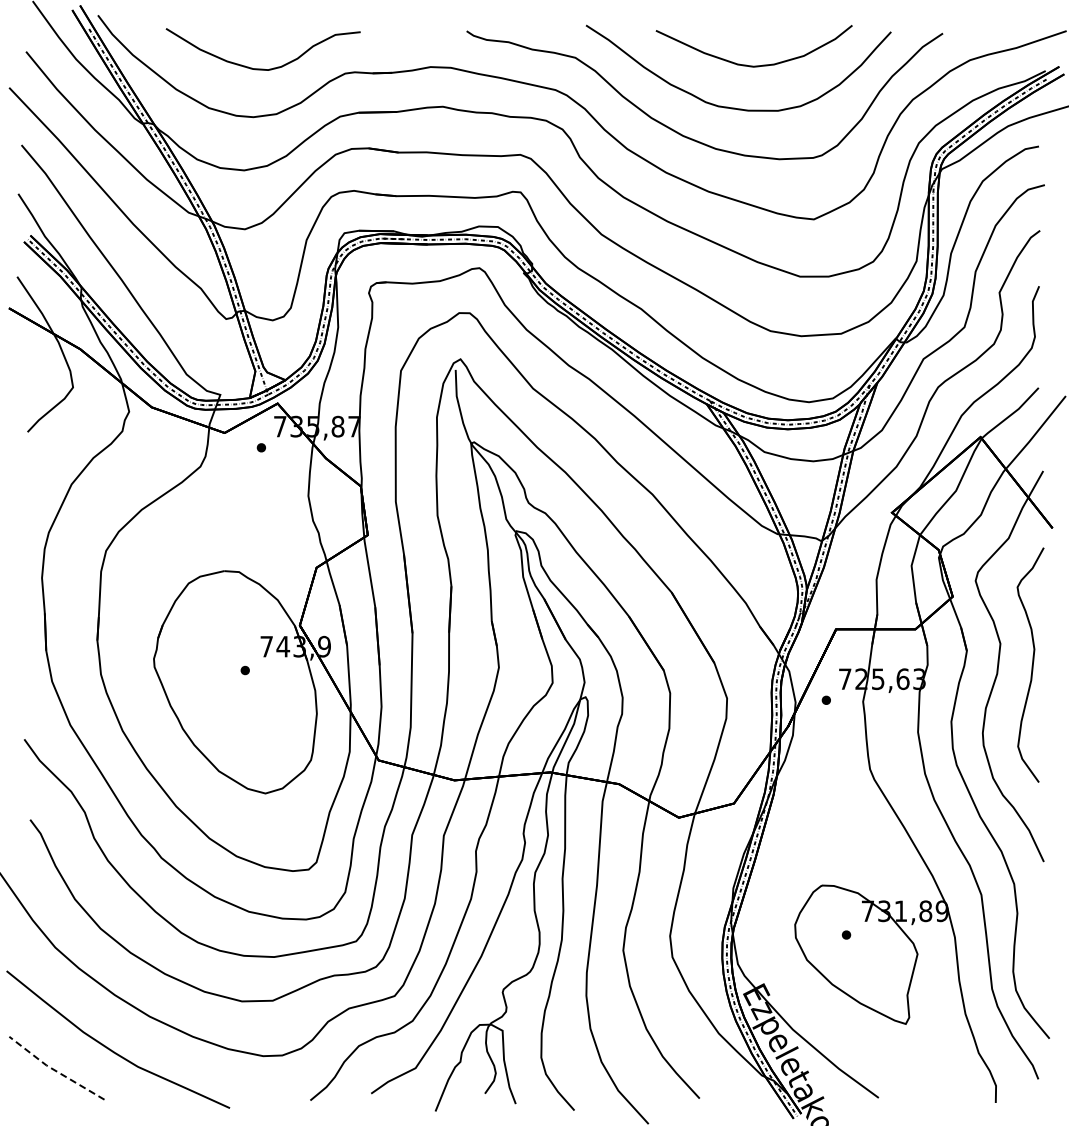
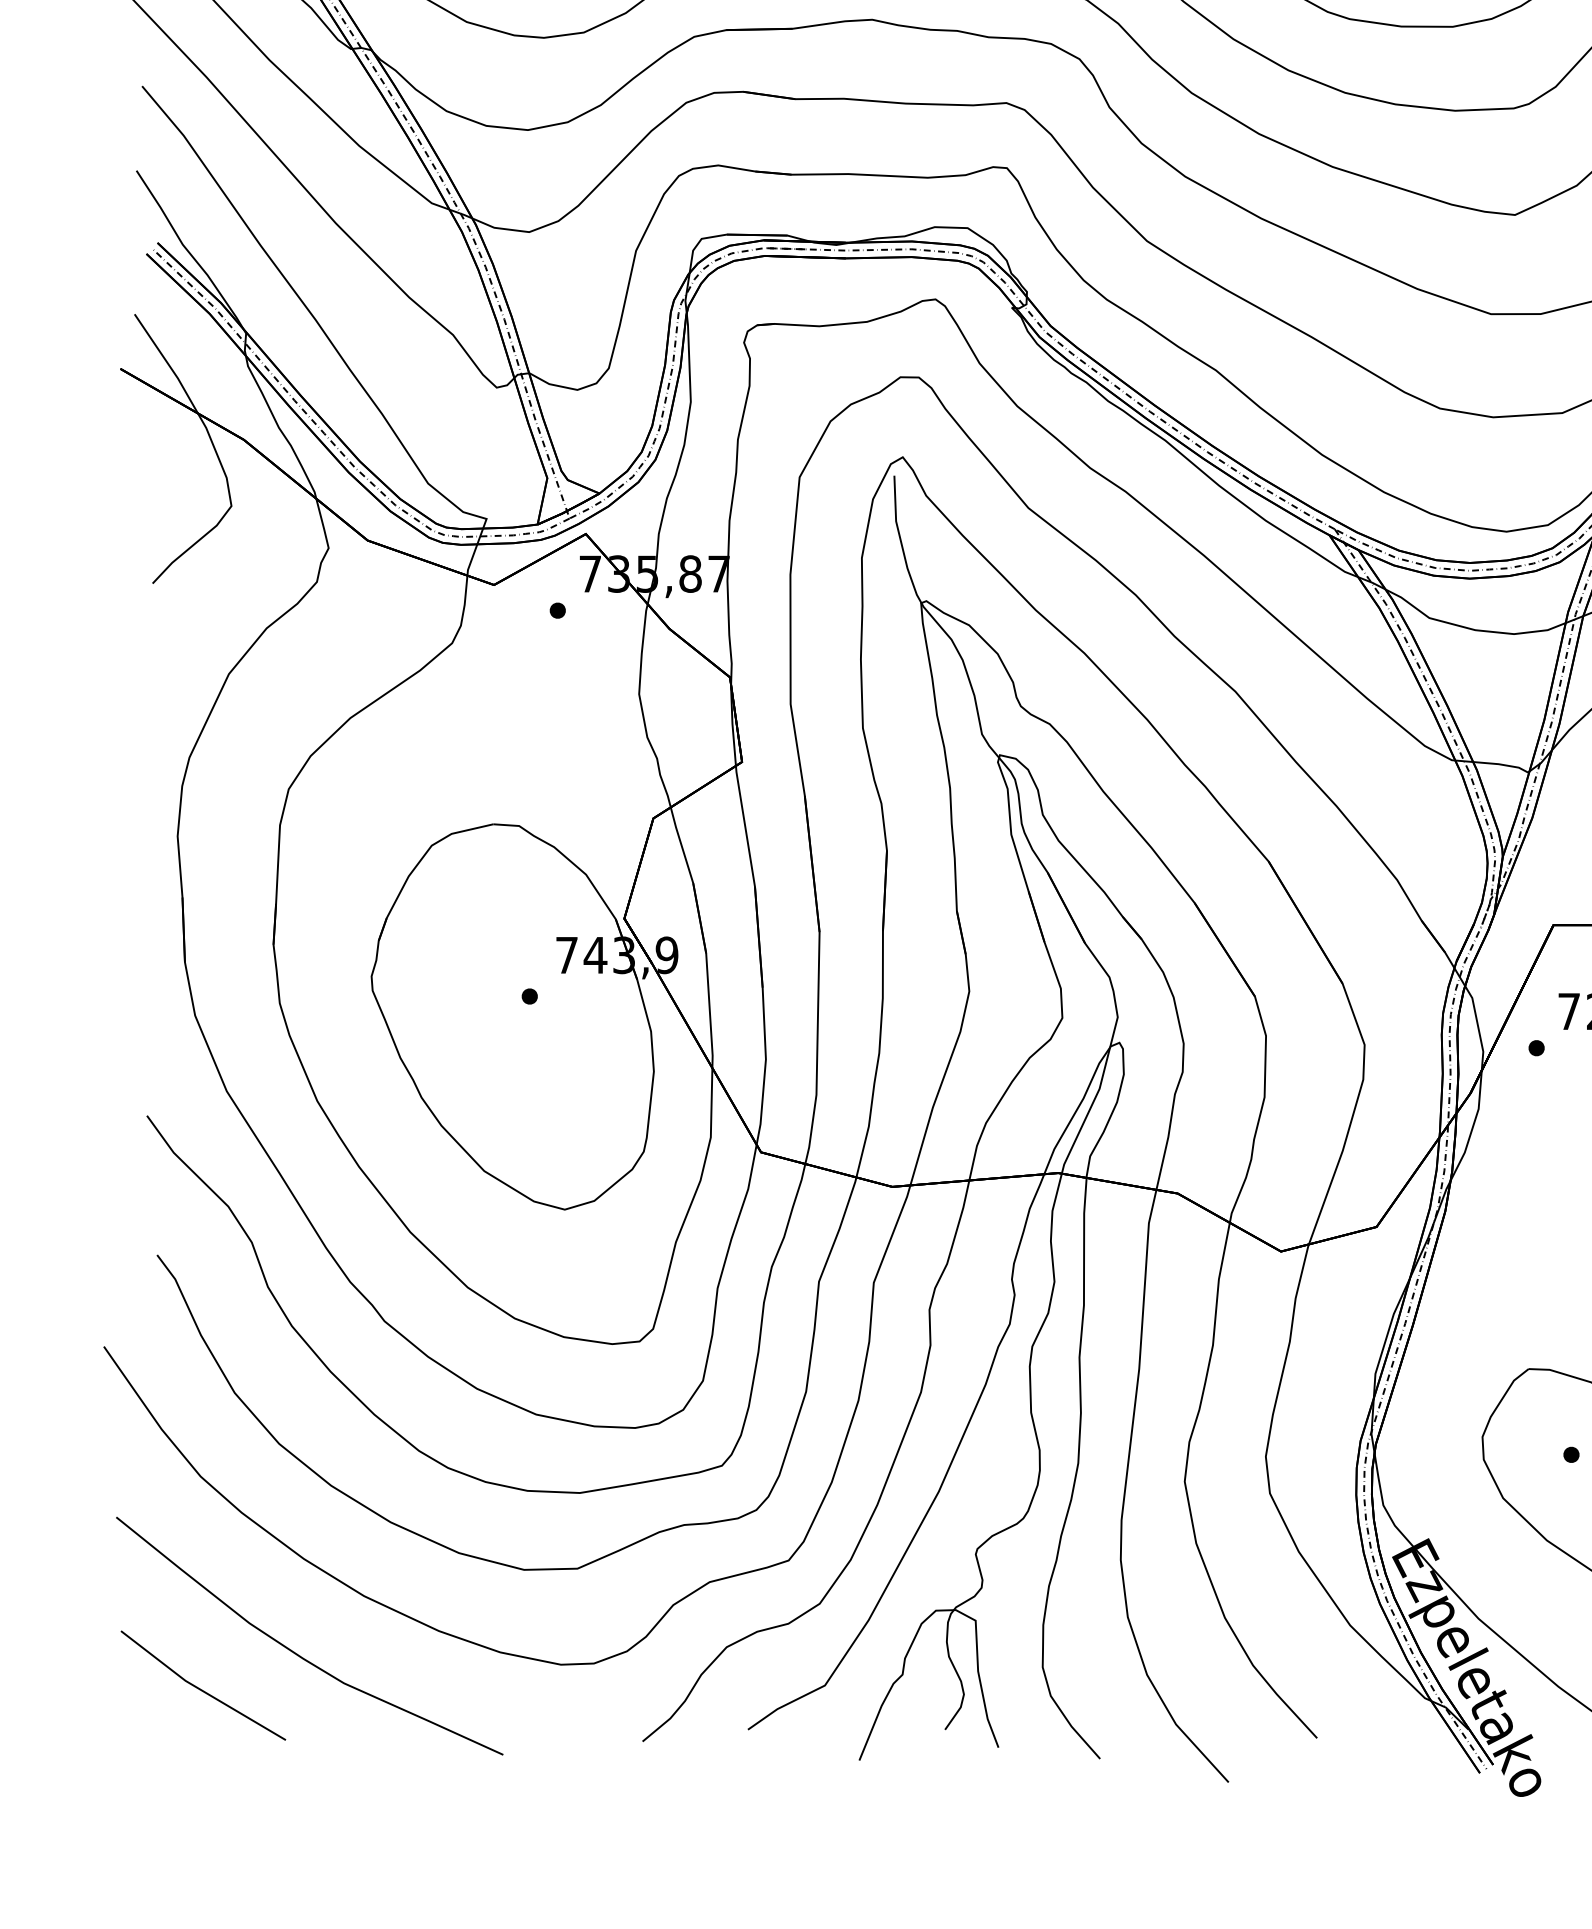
line: (54, 1070) -> (199, 1689), dashed -> solid

